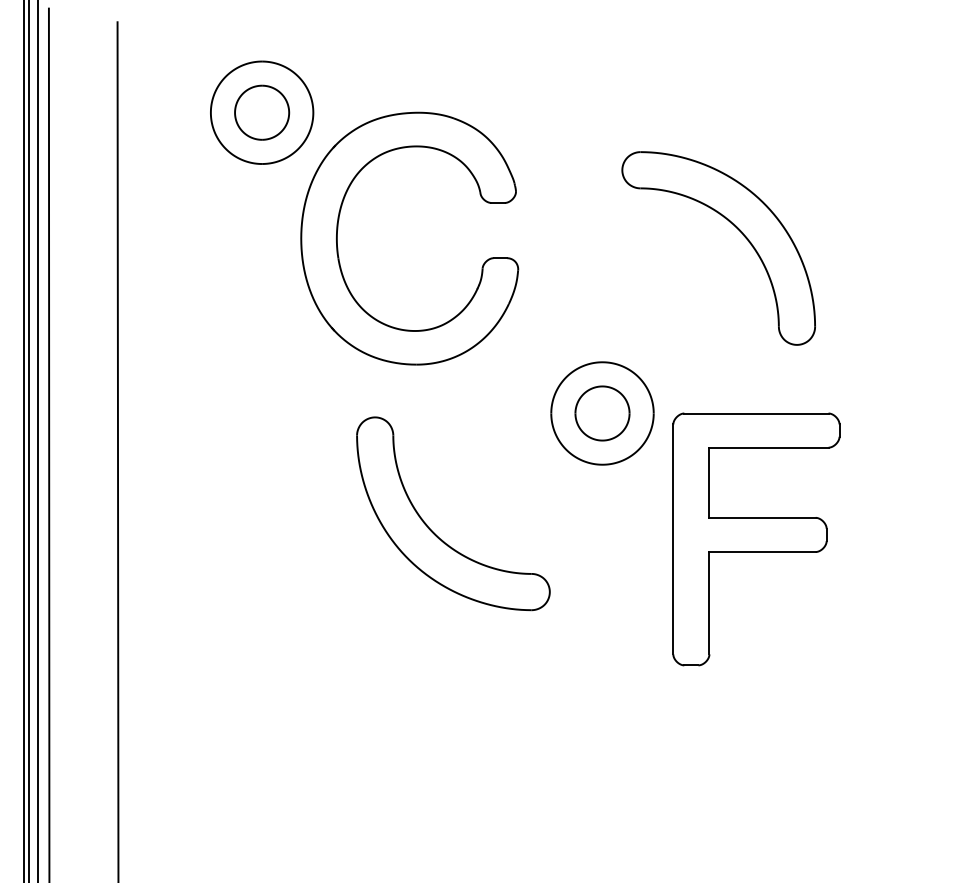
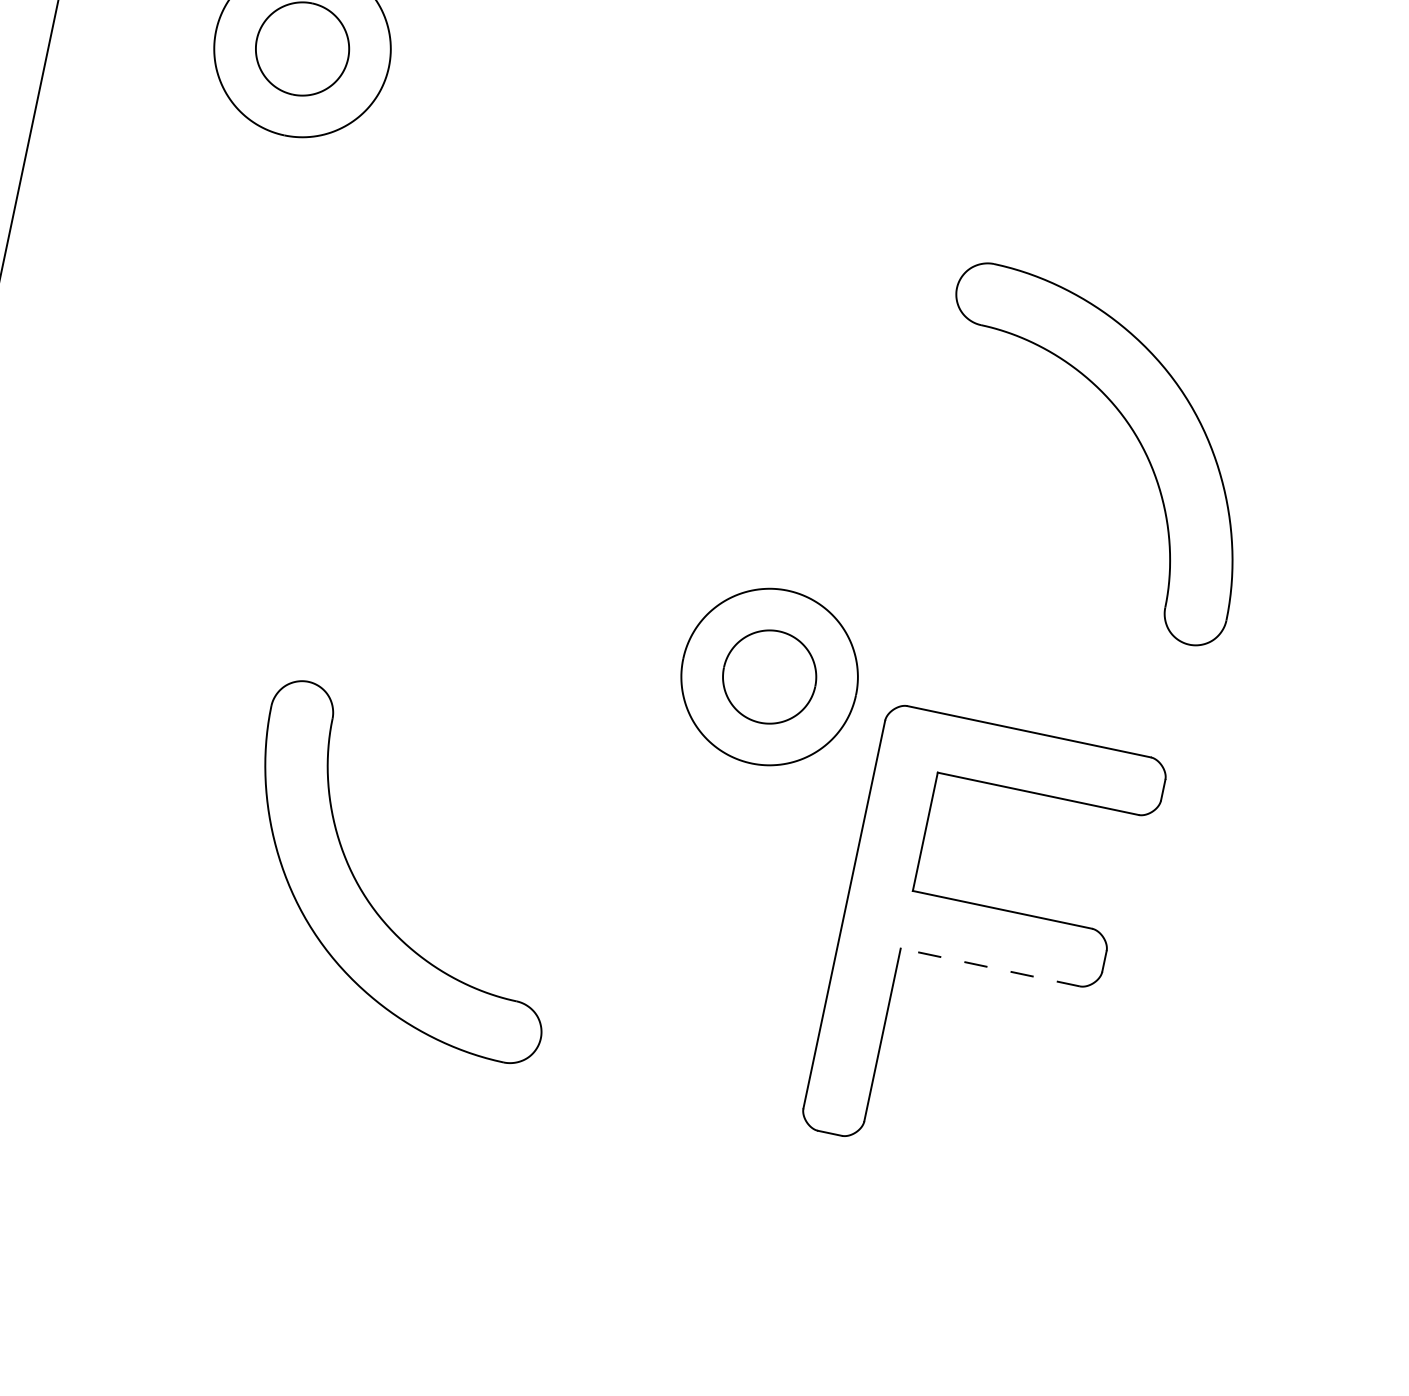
part: (338, 229) -> (389, 272), removed
part: (737, 229) -> (1130, 428), moved
part: (434, 532) -> (367, 896), moved
line: (762, 552) -> (990, 968), solid -> dashed

